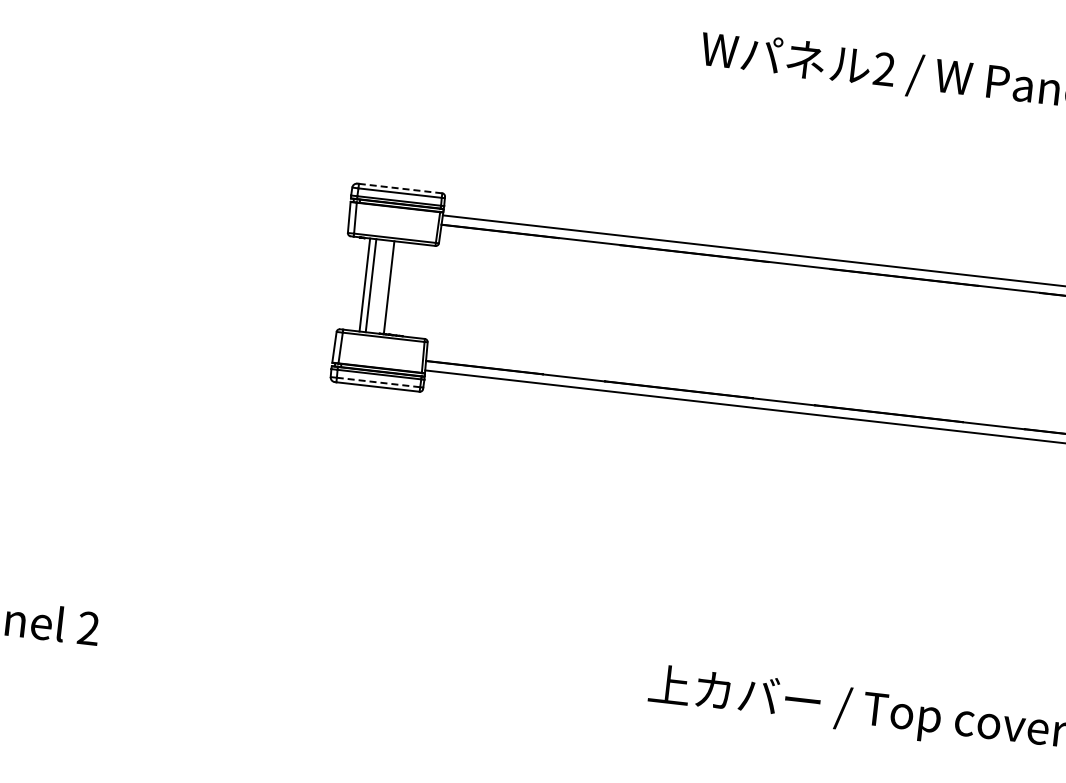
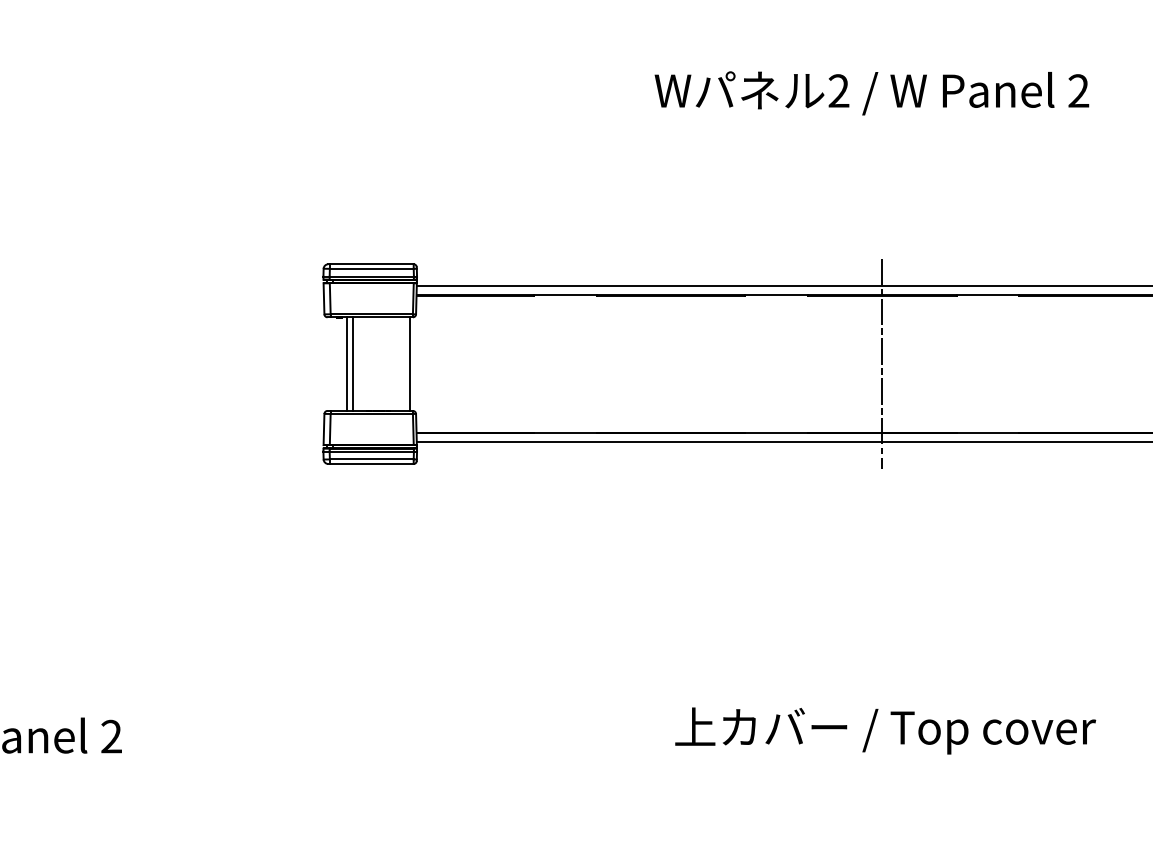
line: (400, 188) -> (371, 264), dashed -> solid
line: (389, 287) -> (409, 363), moved
line: (896, 344) -> (882, 363), added
line: (378, 382) -> (371, 459), dashed -> solid

